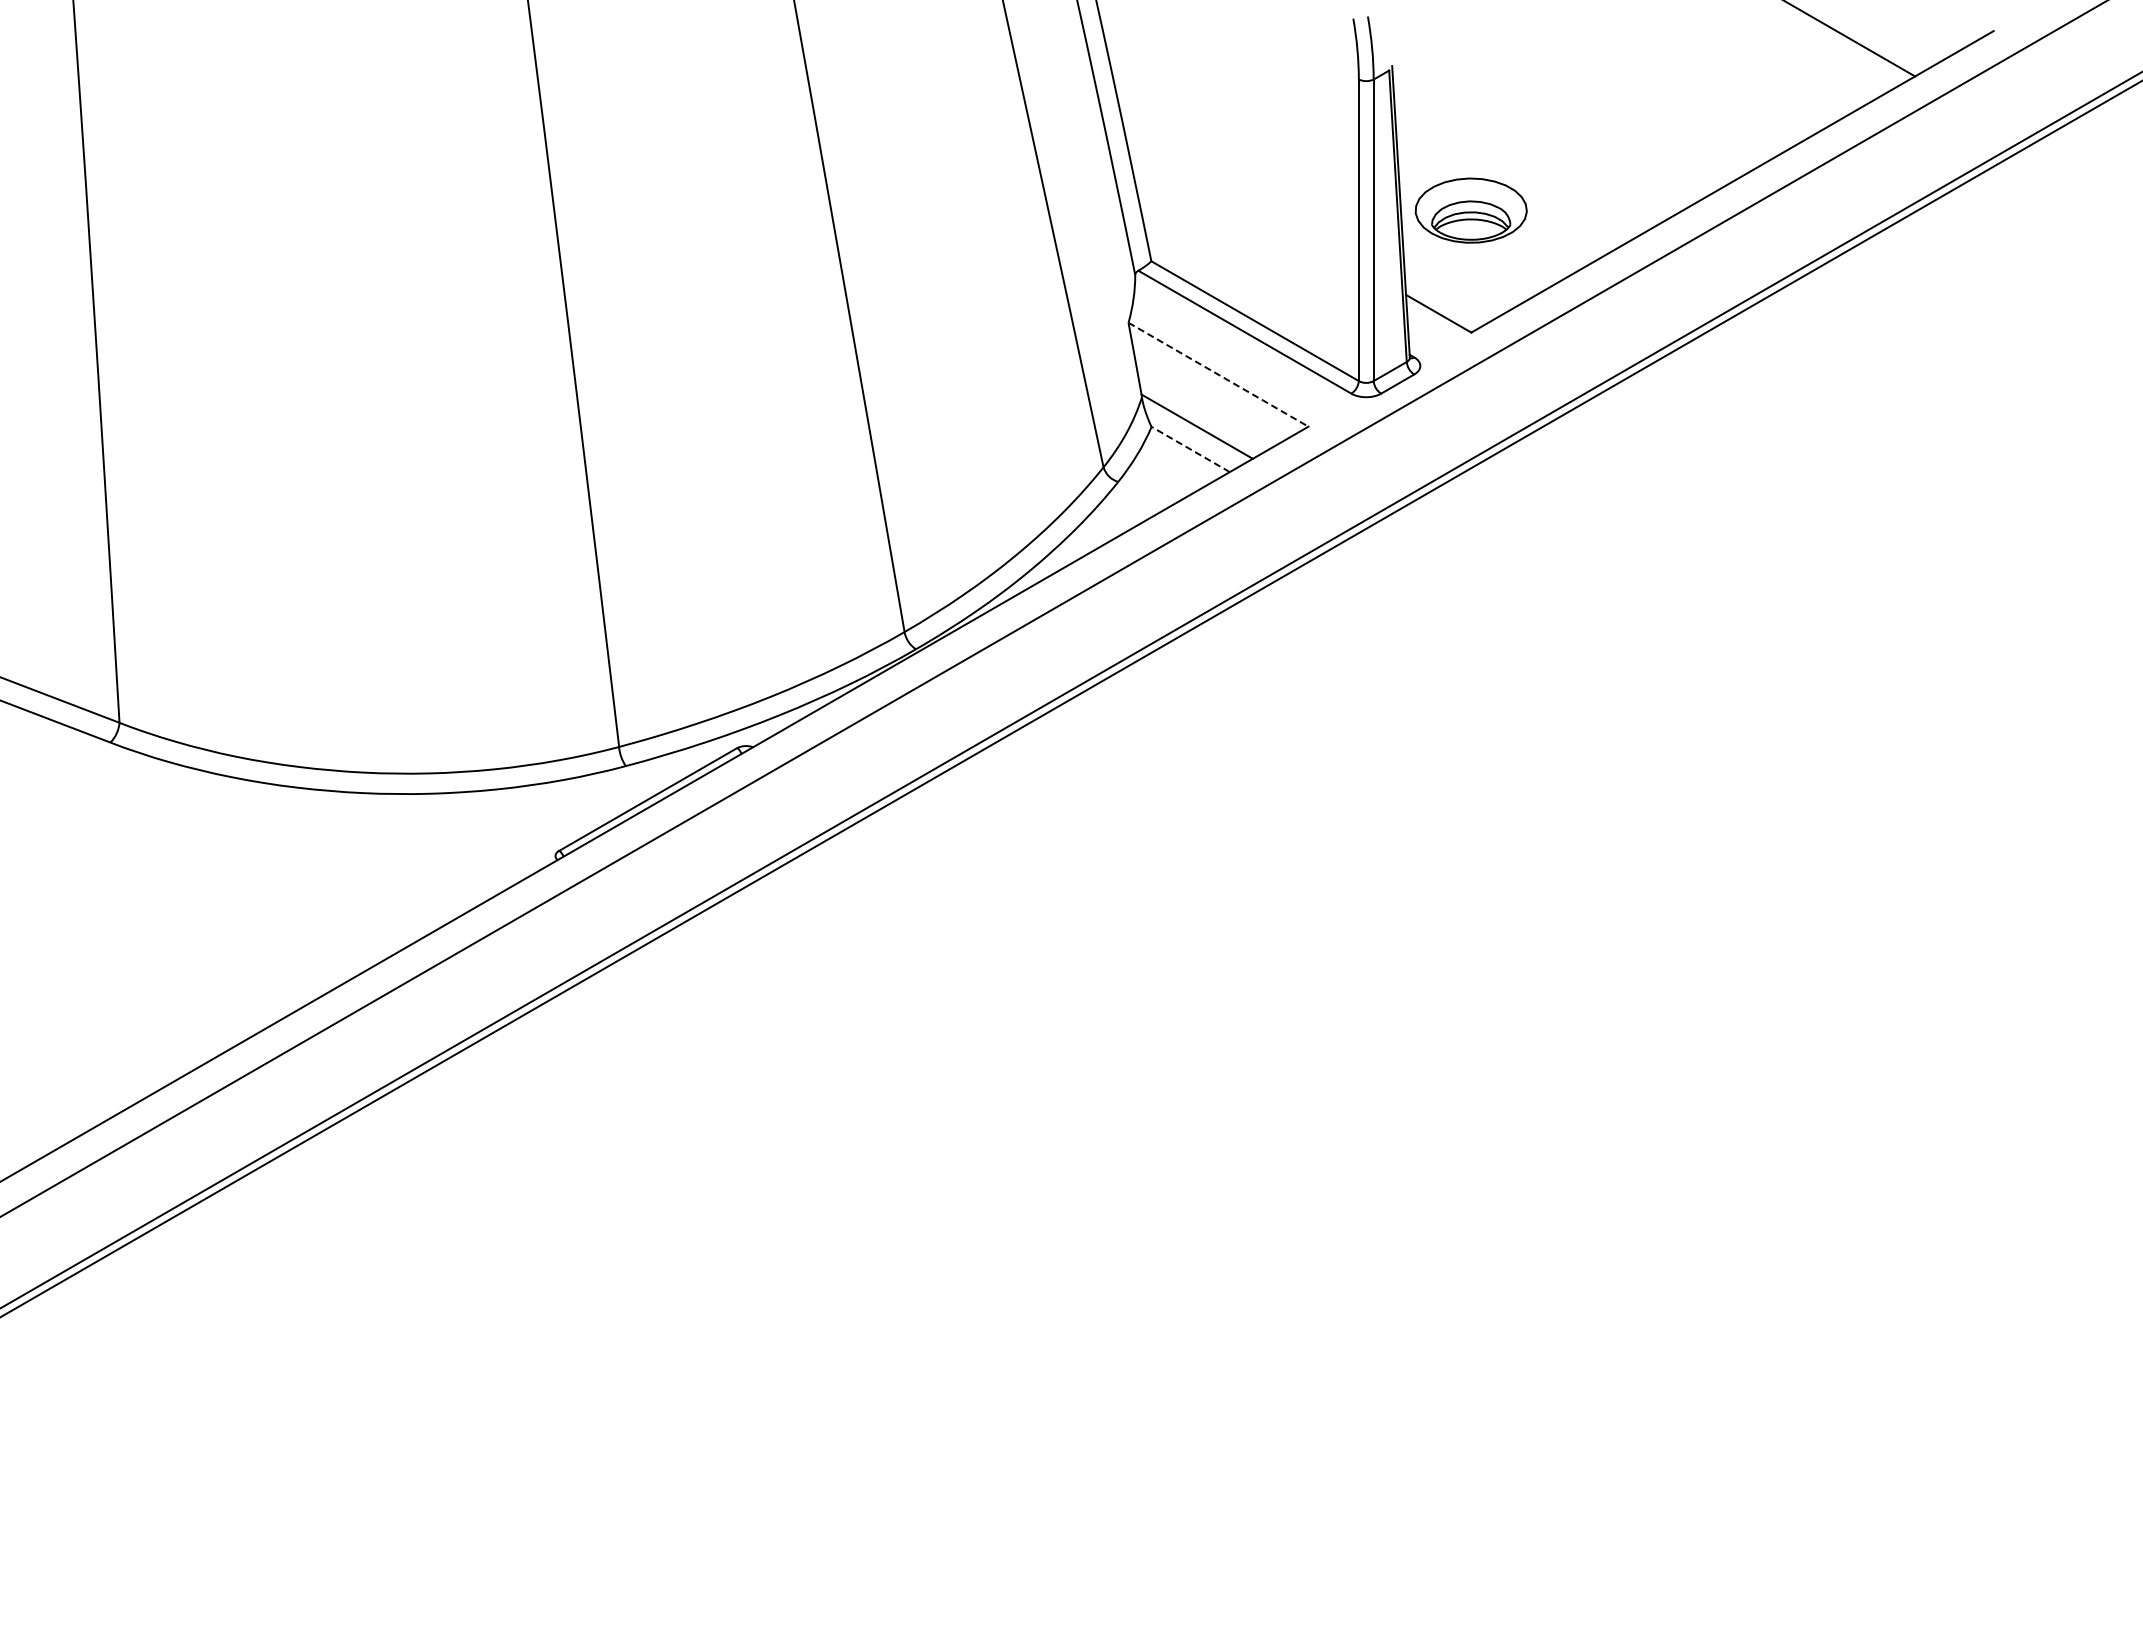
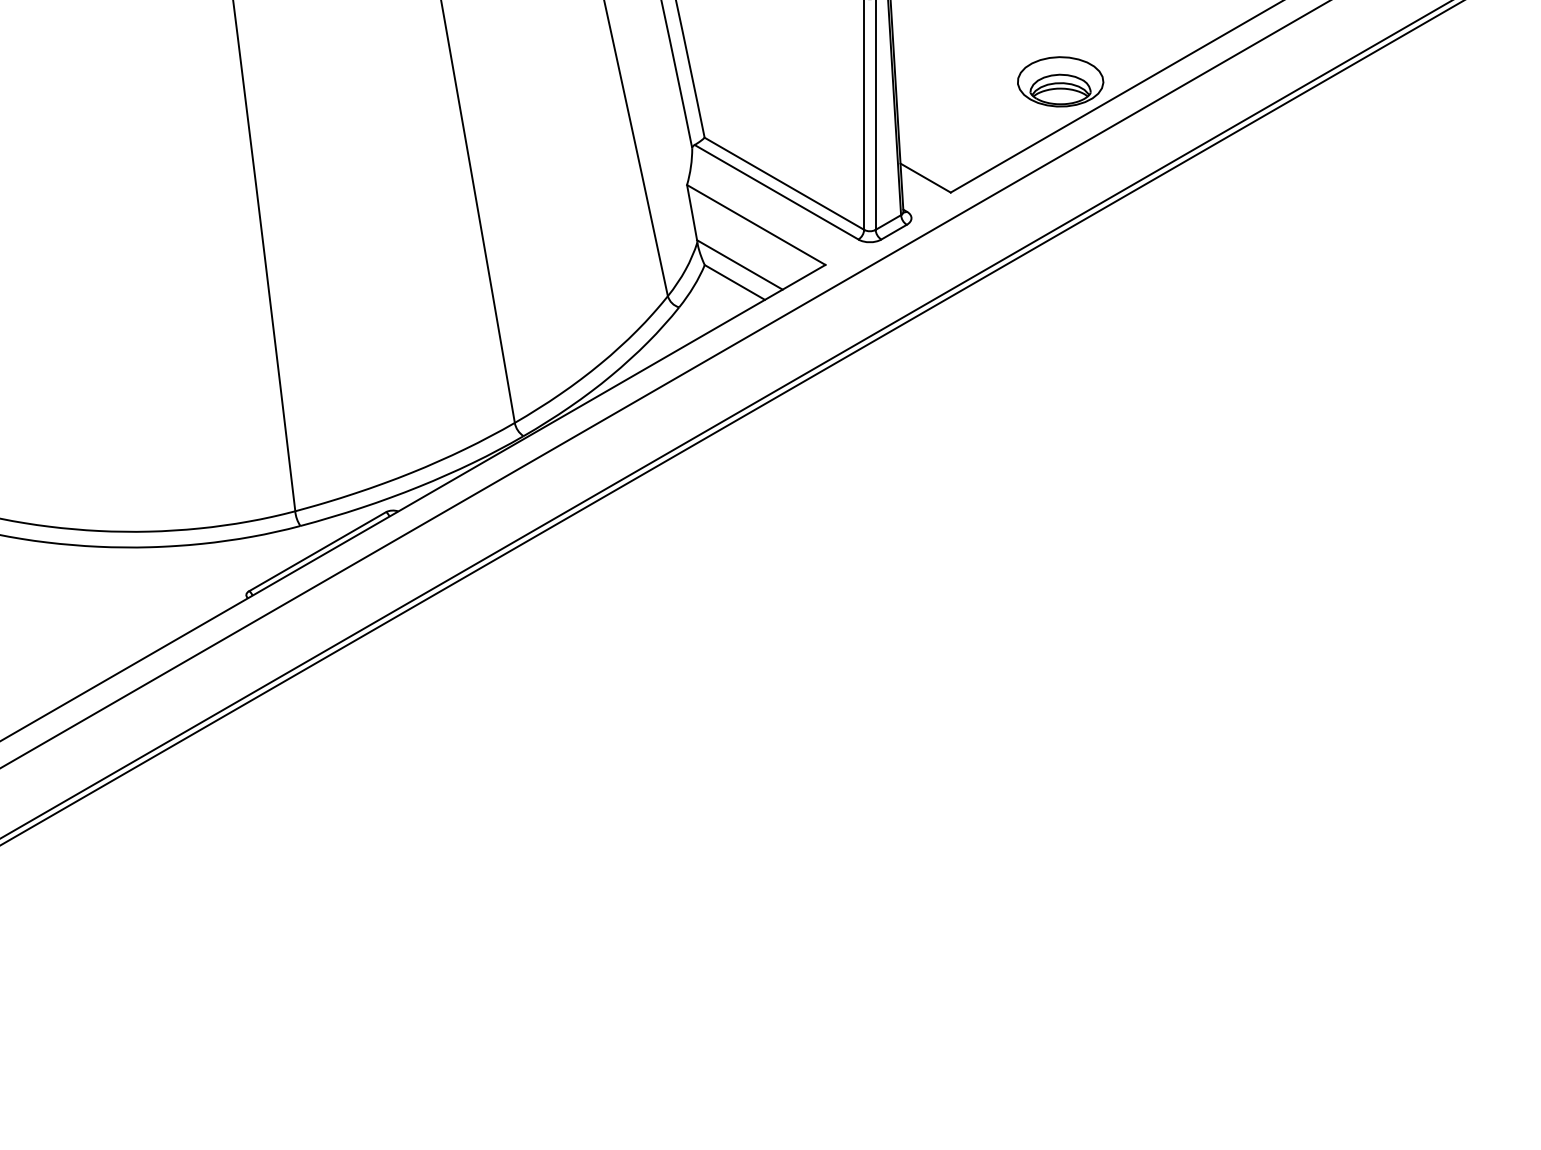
part: (1470, 210) -> (1060, 81), moved
line: (1218, 374) -> (756, 224), dashed -> solid
line: (1190, 449) -> (734, 282), dashed -> solid

